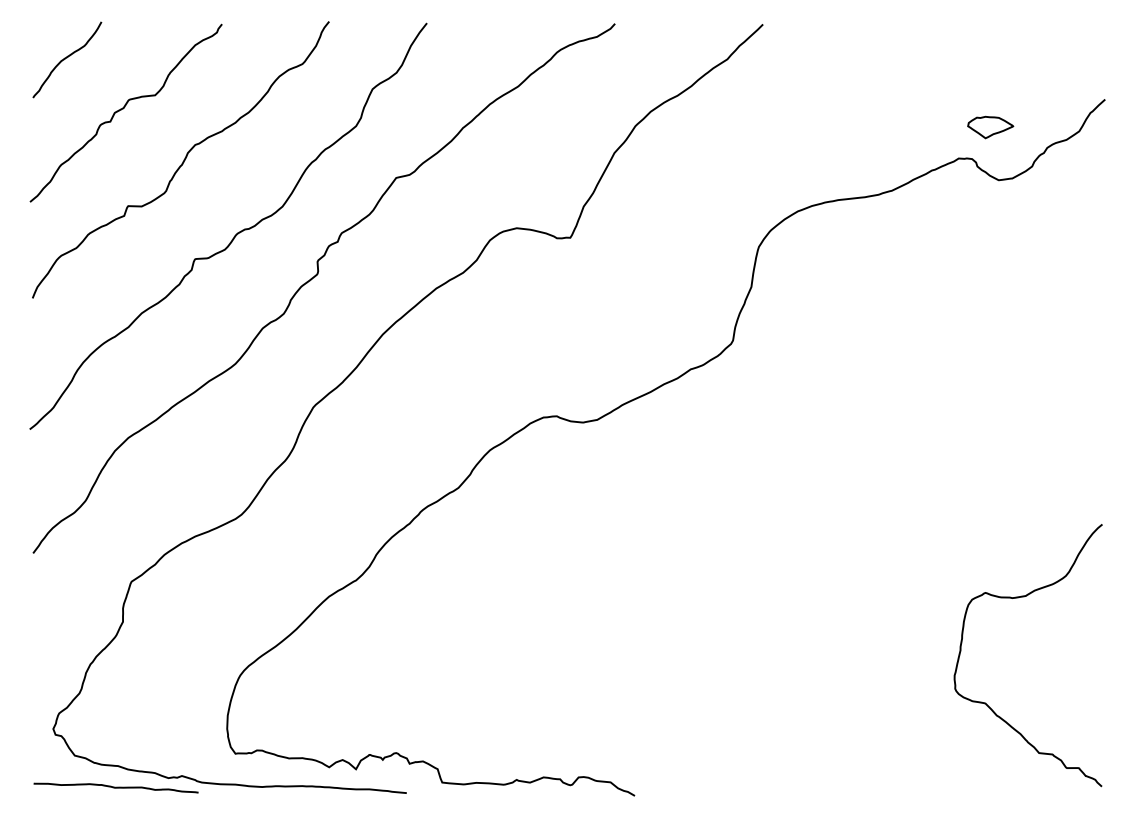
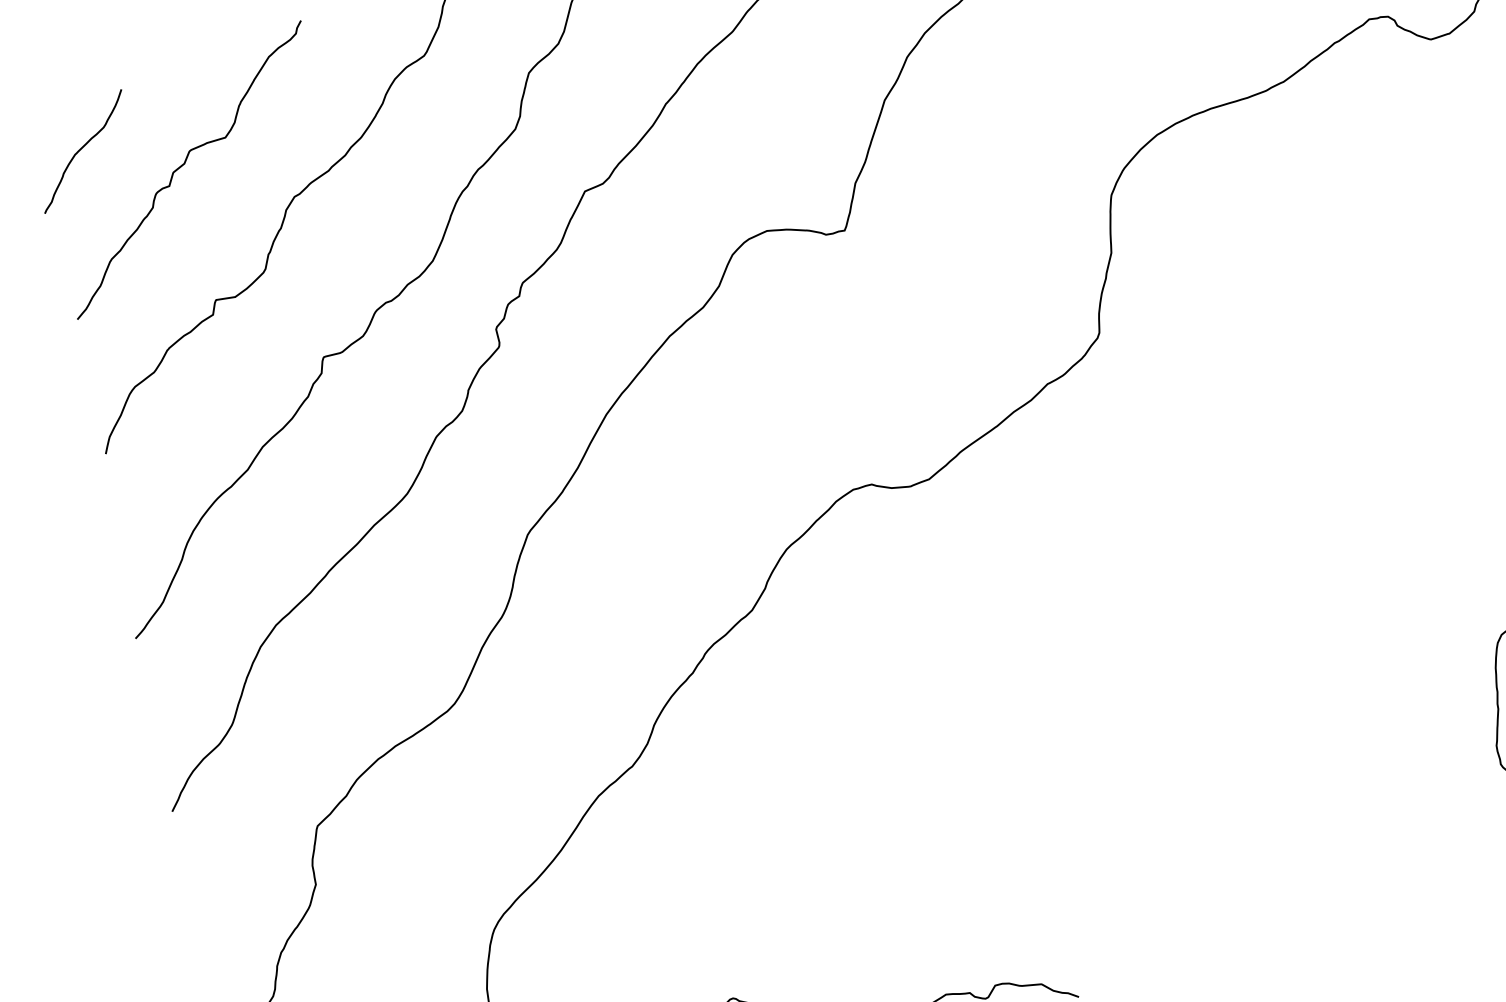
curve: (67, 58) -> (83, 149), moved

